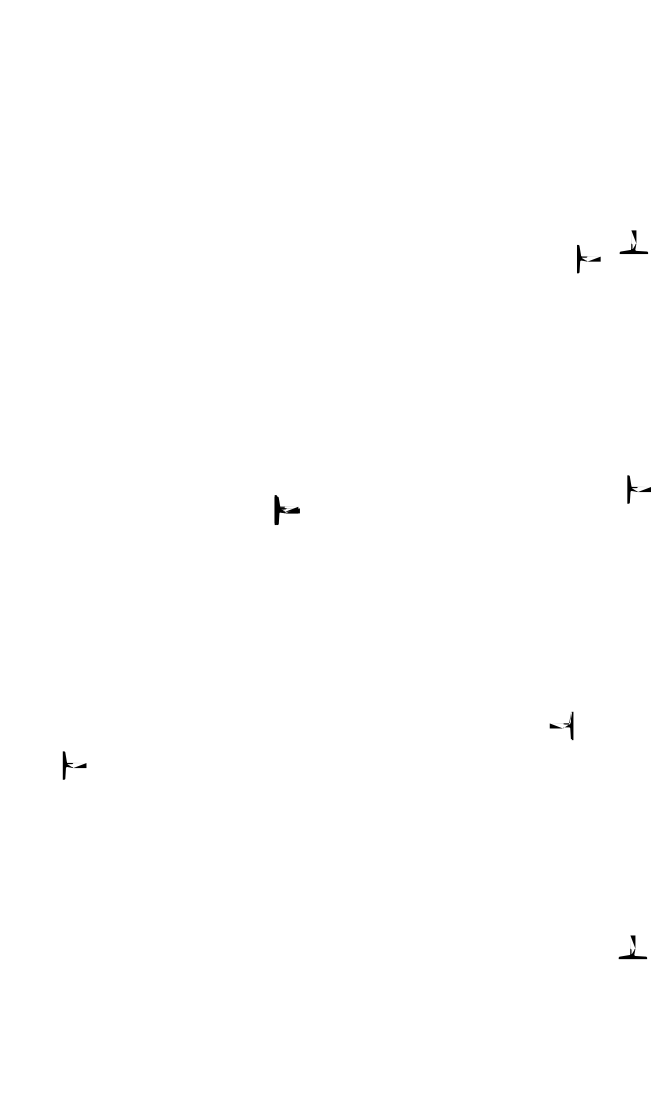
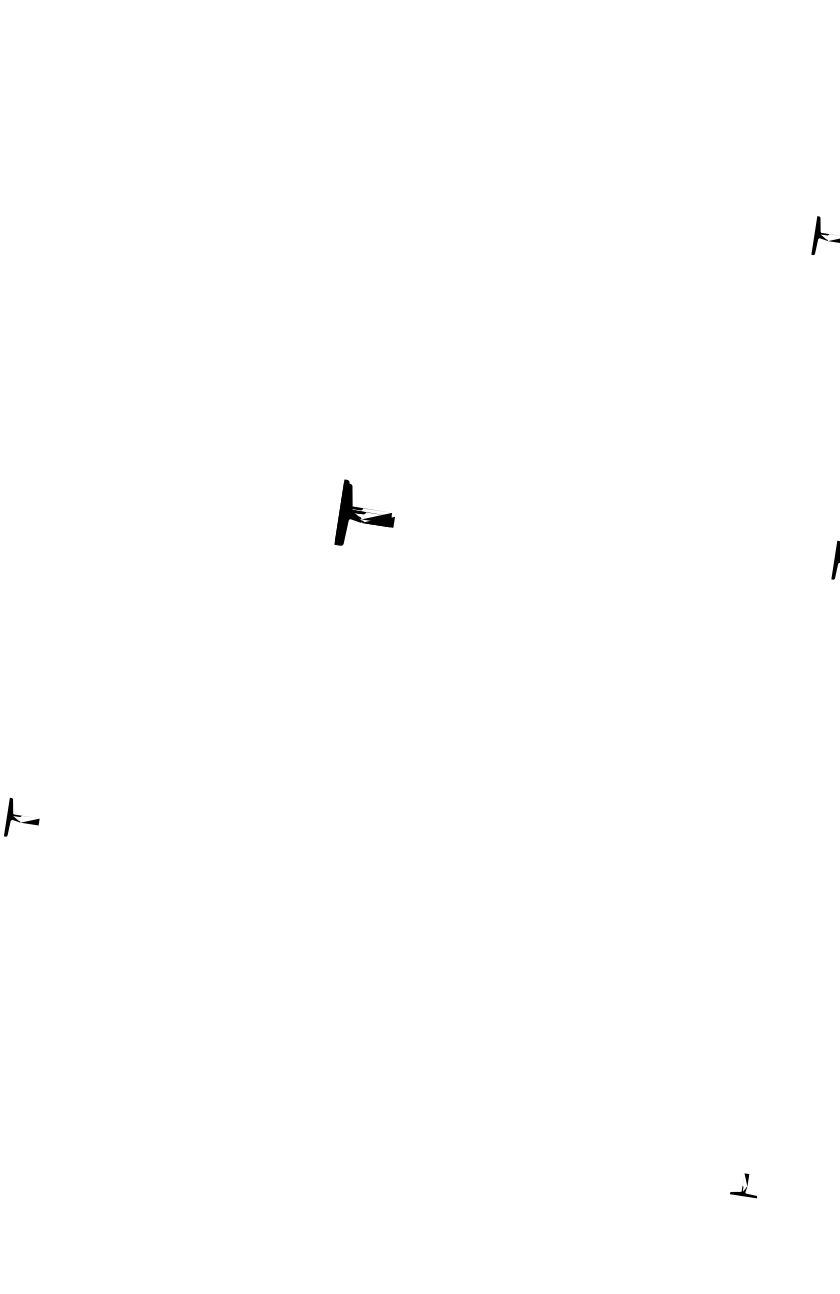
part: (286, 509) -> (365, 515), size x1.6
part: (561, 725) -> (694, 867), removed
part: (632, 947) -> (744, 1185), size x0.7

